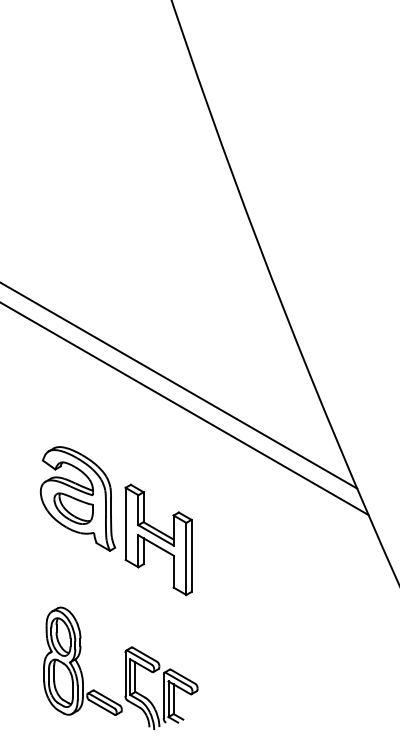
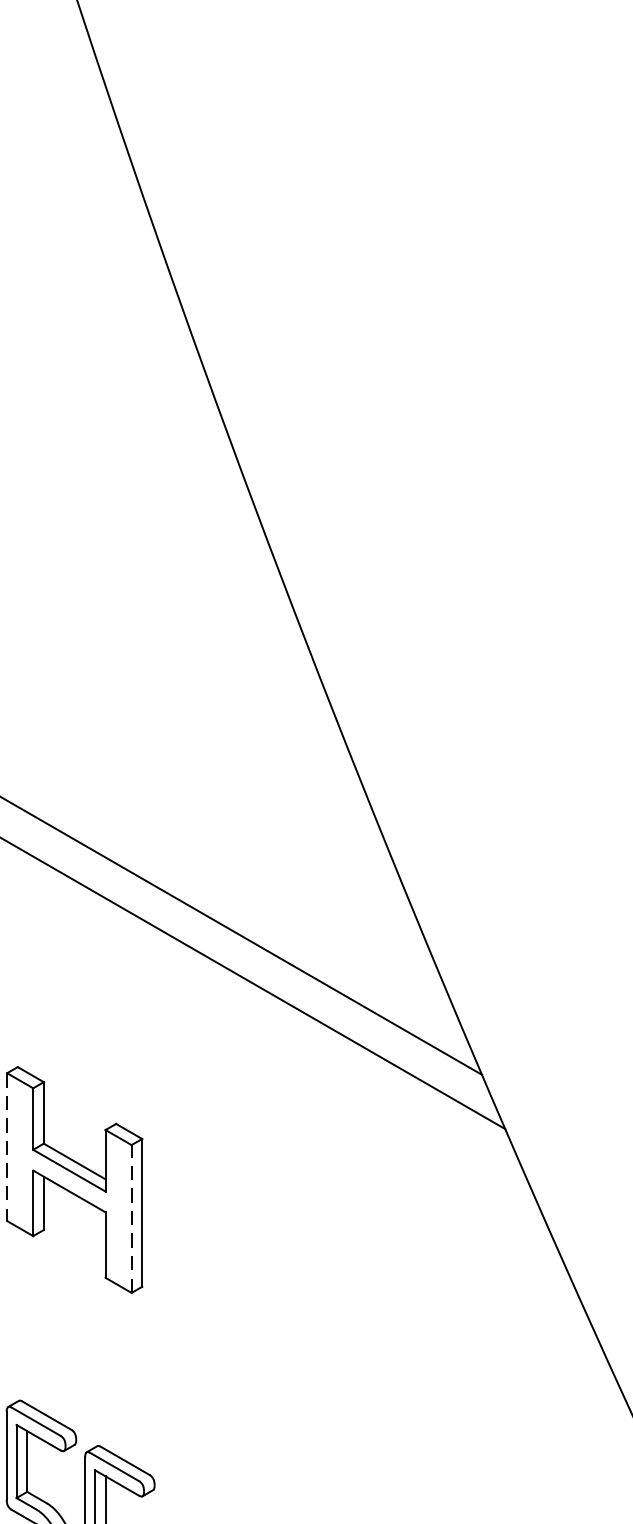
line: (125, 524) -> (6, 1148), solid -> dashed
line: (186, 558) -> (131, 1218), solid -> dashed

